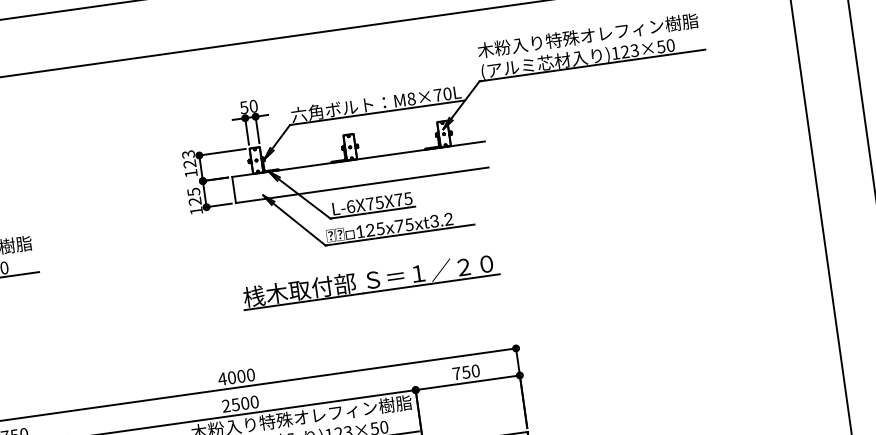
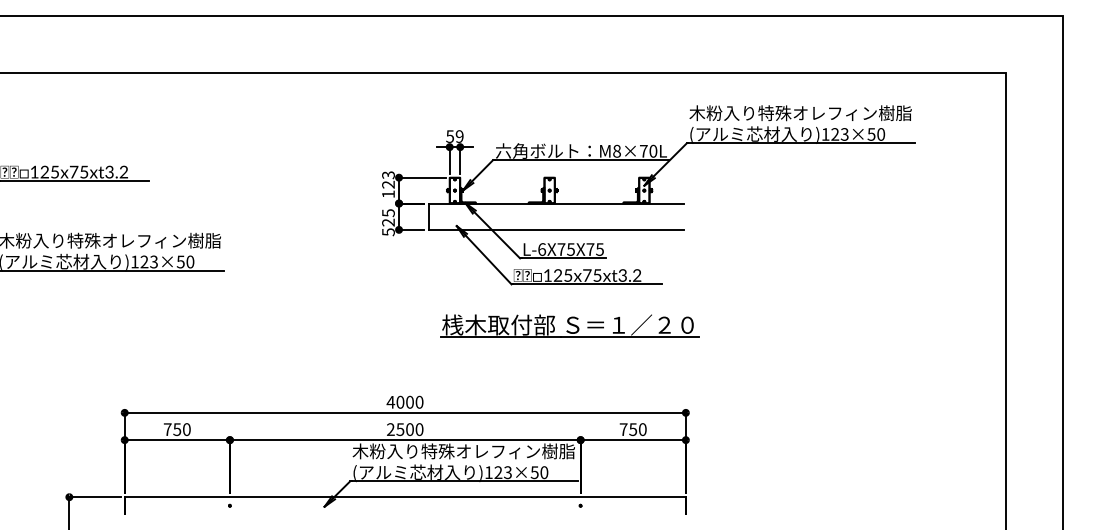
text: (253, 106) -> (459, 136), 50 -> 59
text: (196, 211) -> (388, 232), 125 -> 525
part: (369, 280) -> (569, 325), moved

